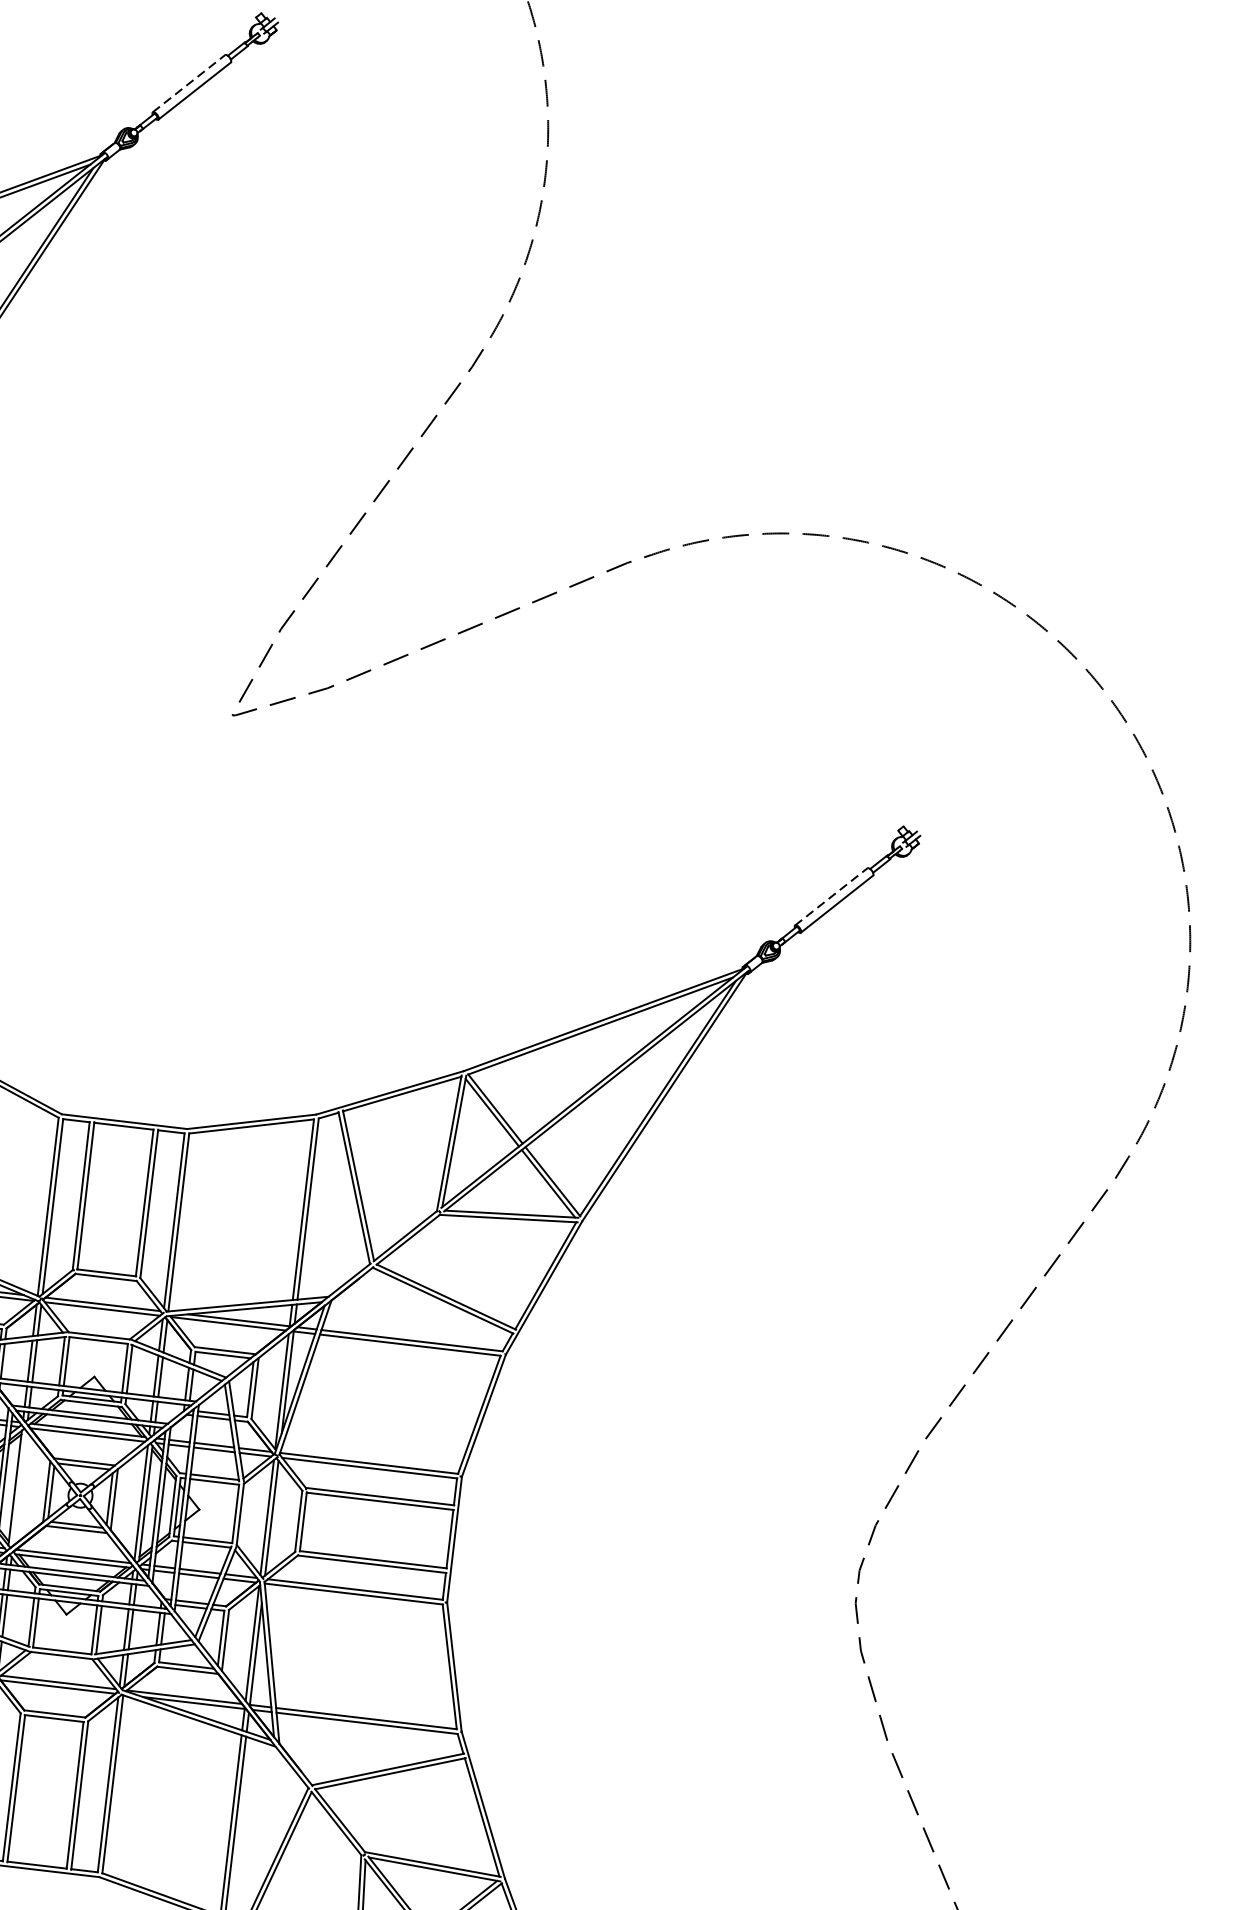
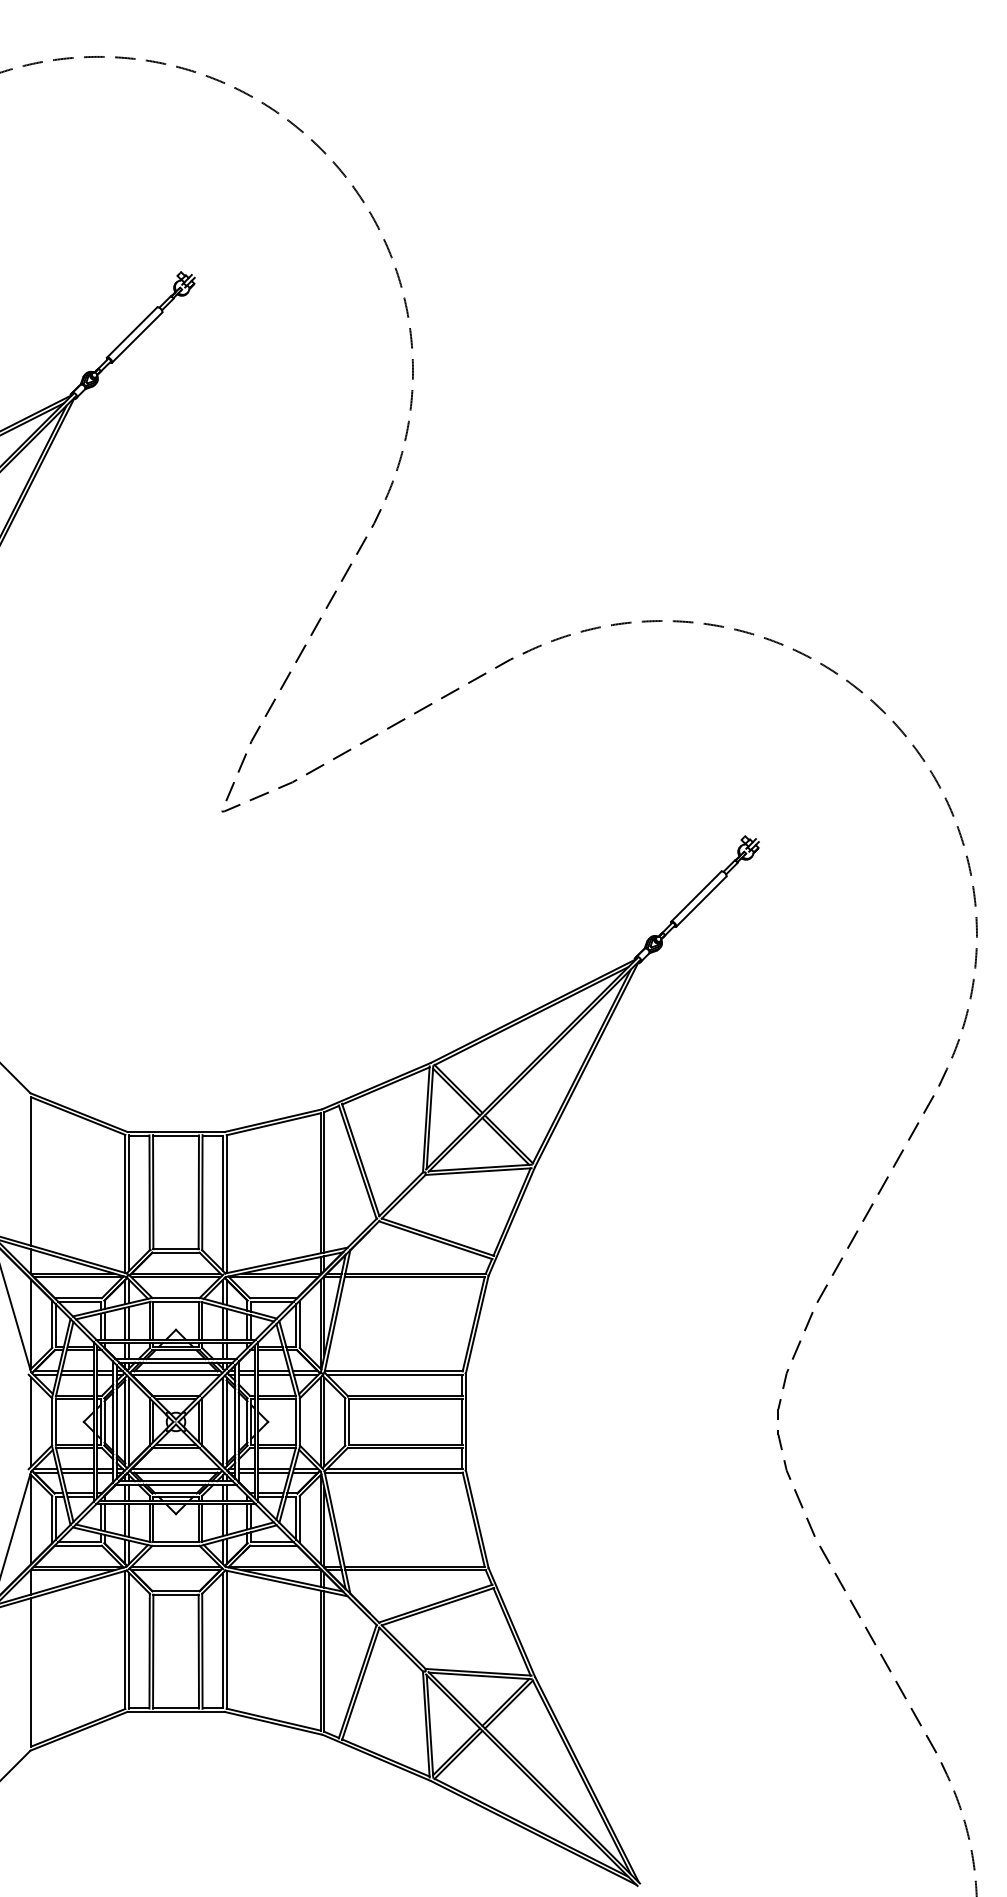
line: (189, 83) -> (132, 332), dashed -> solid
line: (831, 896) -> (696, 896), dashed -> solid
line: (19, 1487) -> (128, 1421), added

